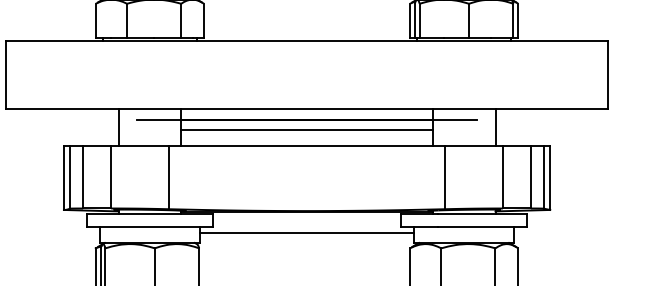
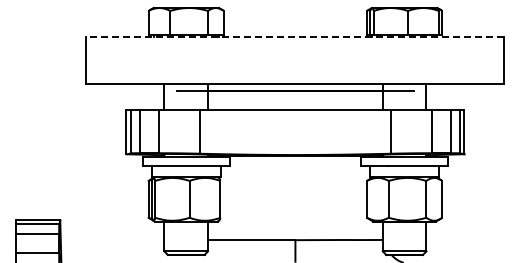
line: (307, 40) -> (295, 36), solid -> dashed
line: (307, 129) -> (295, 98), removed
line: (305, 233) -> (294, 170), removed

